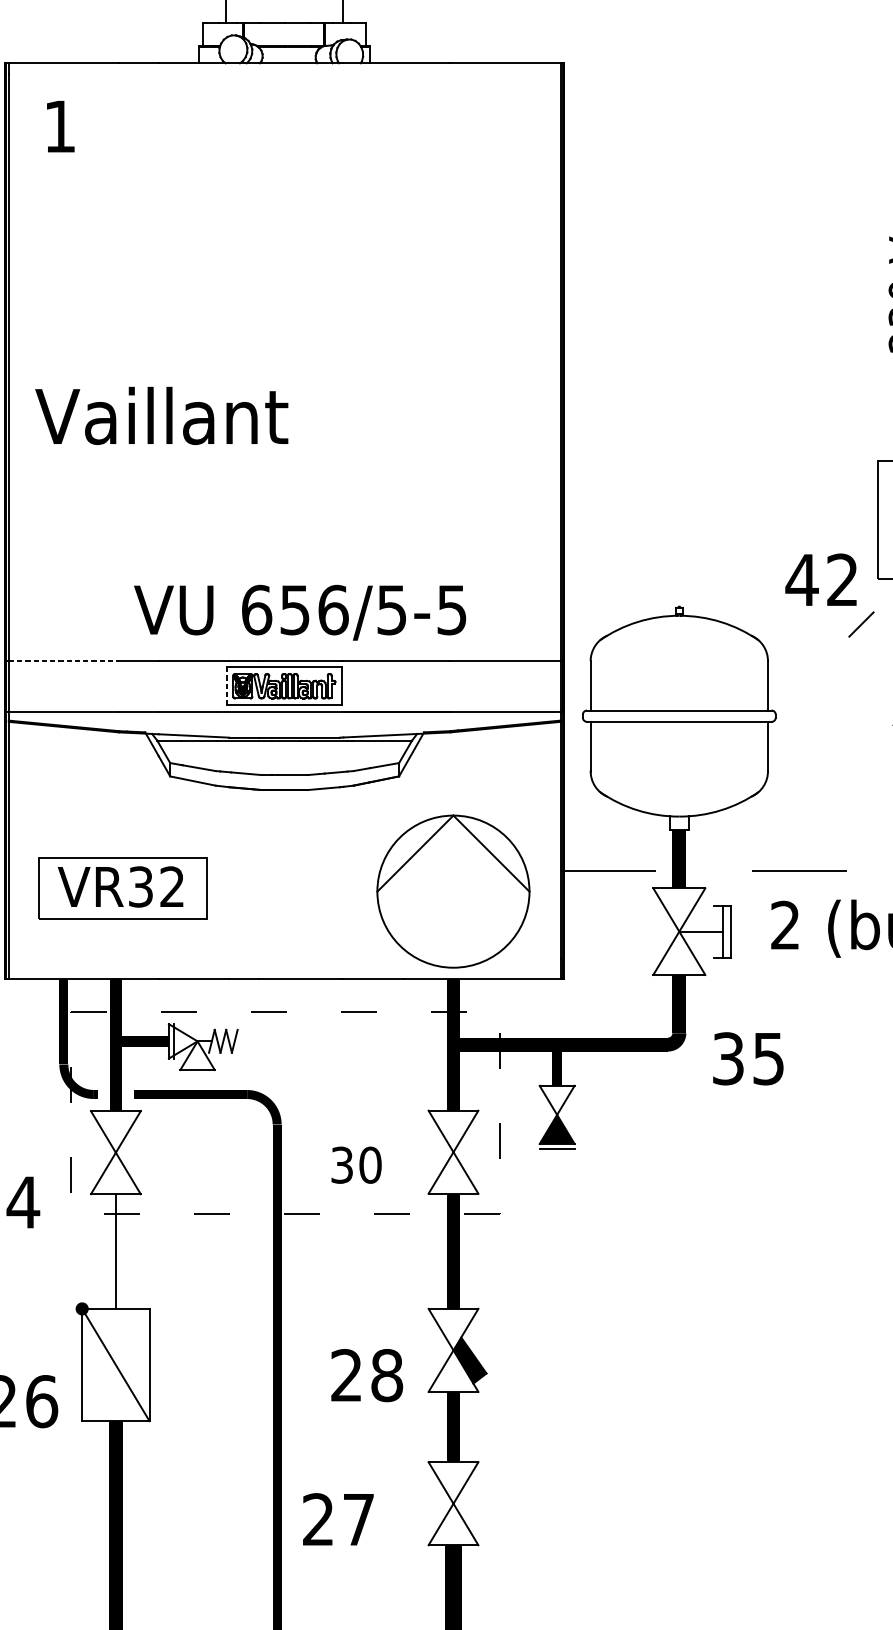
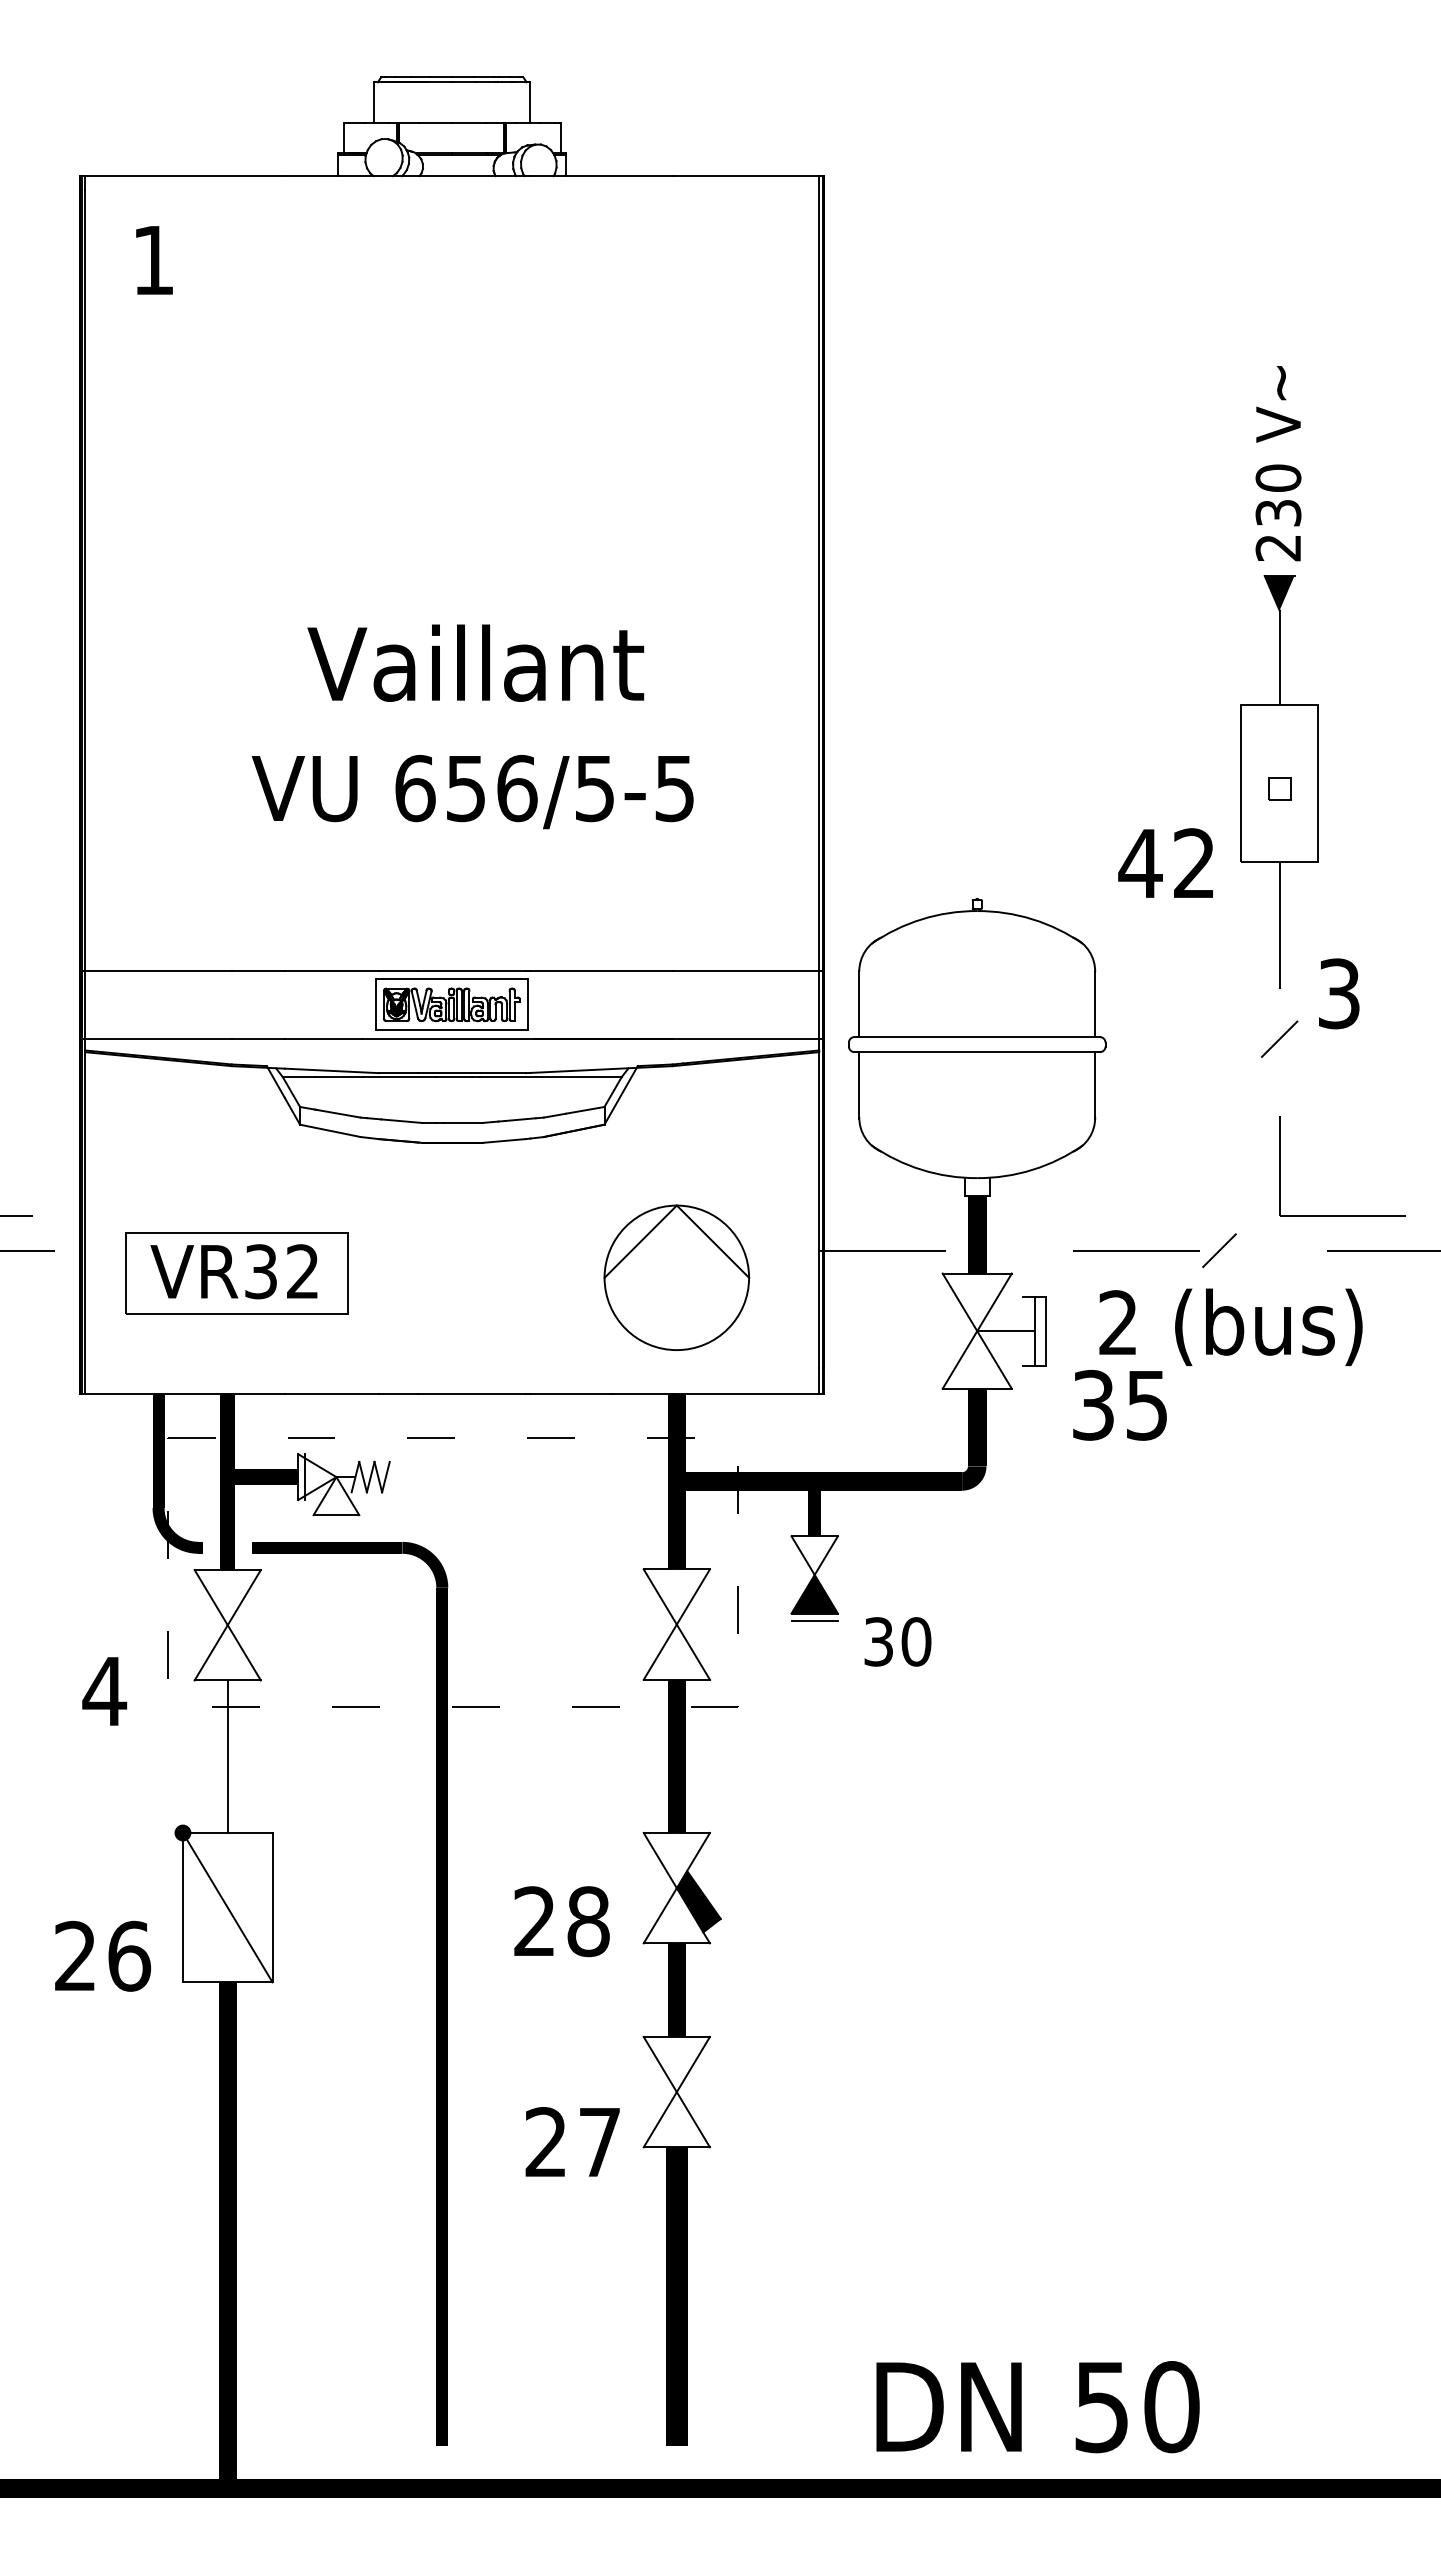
text: (161, 415) -> (475, 662), moved
text: (299, 613) -> (472, 792), moved
line: (861, 624) -> (1219, 1250), moved
line: (64, 661) -> (159, 971), dashed -> solid
line: (227, 686) -> (376, 1004), dashed -> solid
part: (453, 891) -> (676, 1277), size x0.71
text: (747, 1058) -> (1119, 1405), moved
text: (356, 1164) -> (897, 1641), moved
text: (338, 1519) -> (572, 2141), moved

